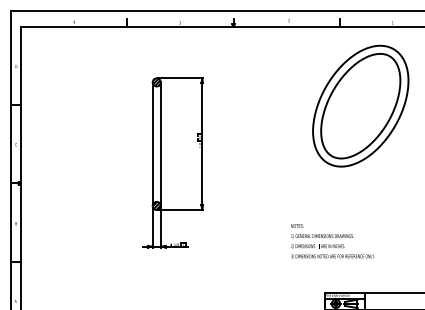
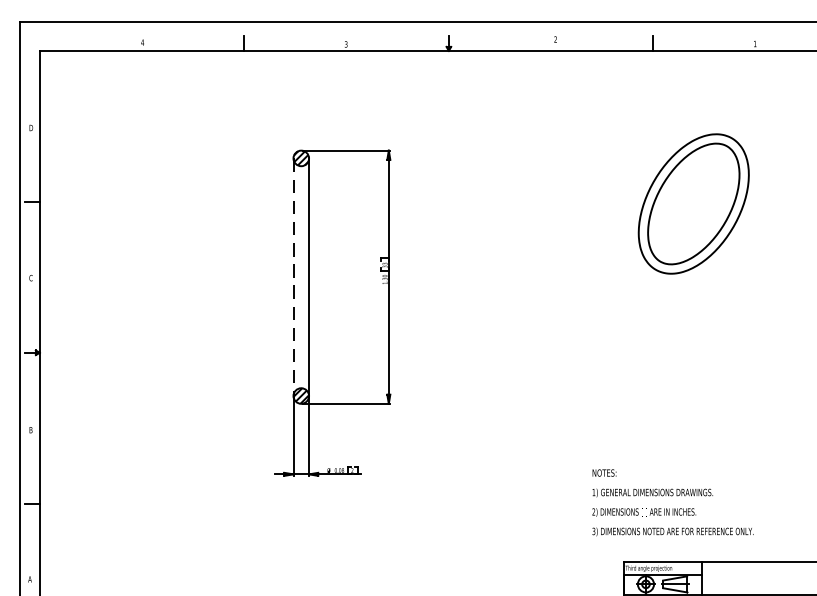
part: (360, 105) -> (693, 202), size x0.6
line: (152, 144) -> (293, 277), solid -> dashed
text: (332, 241) -> (671, 502), moved

